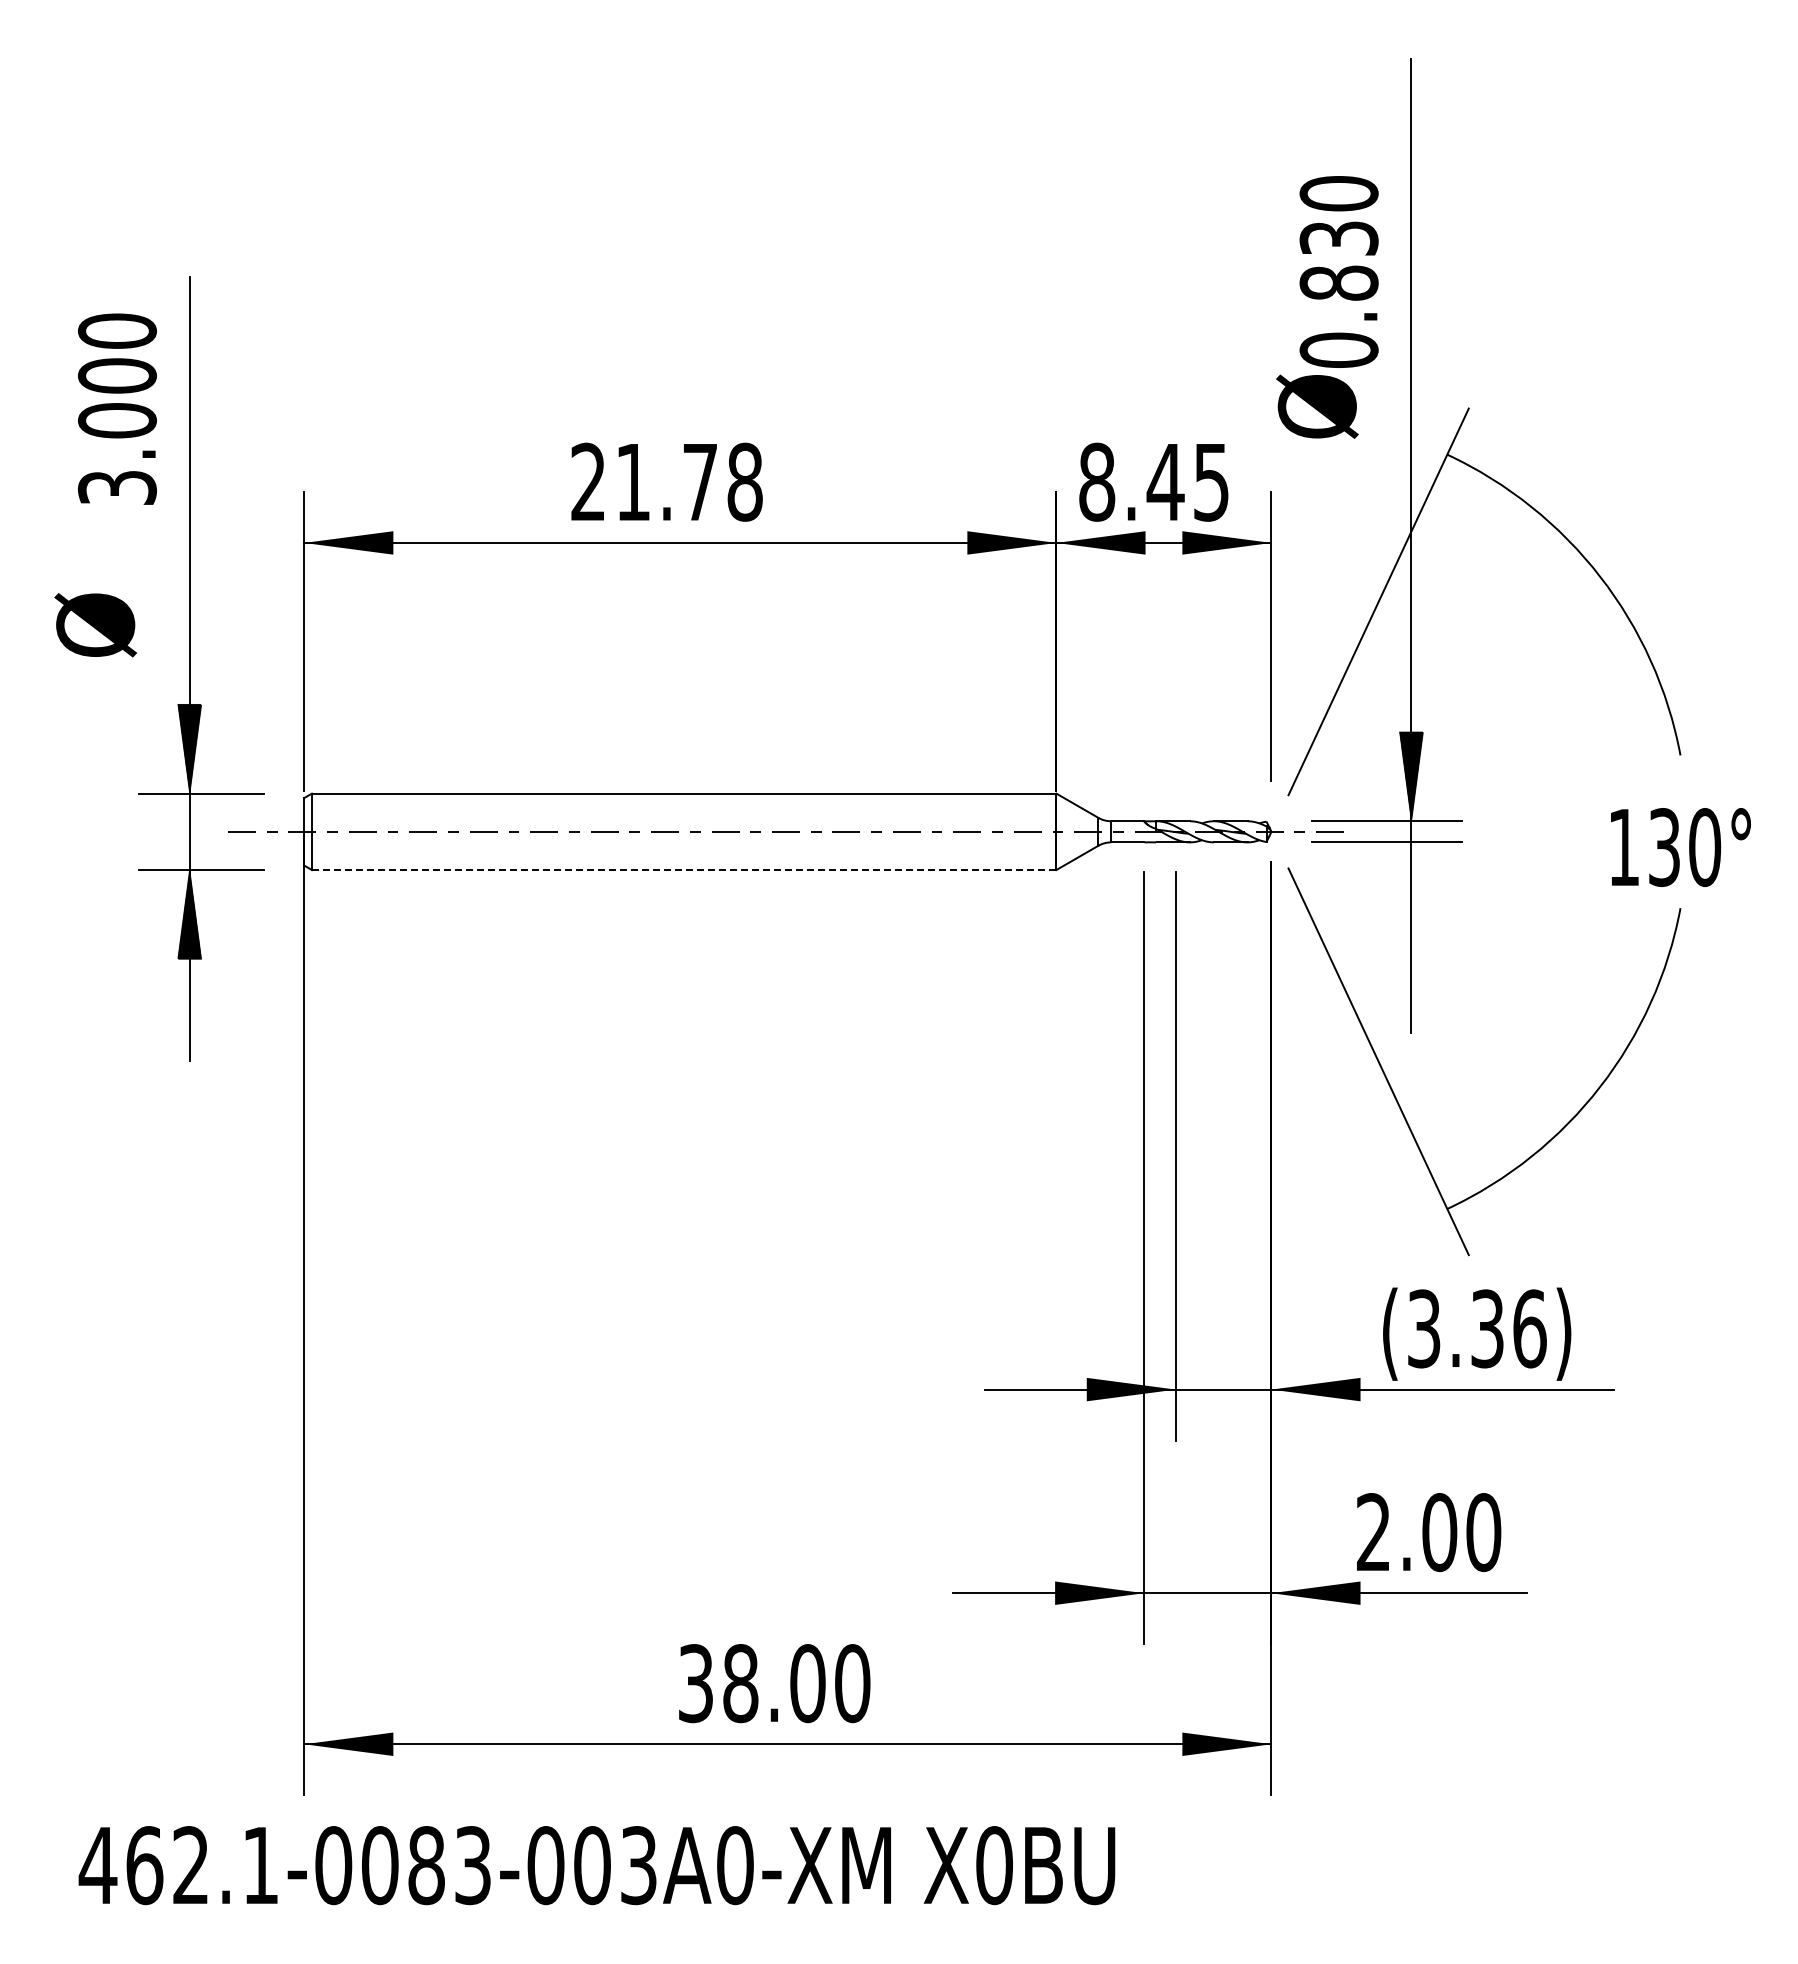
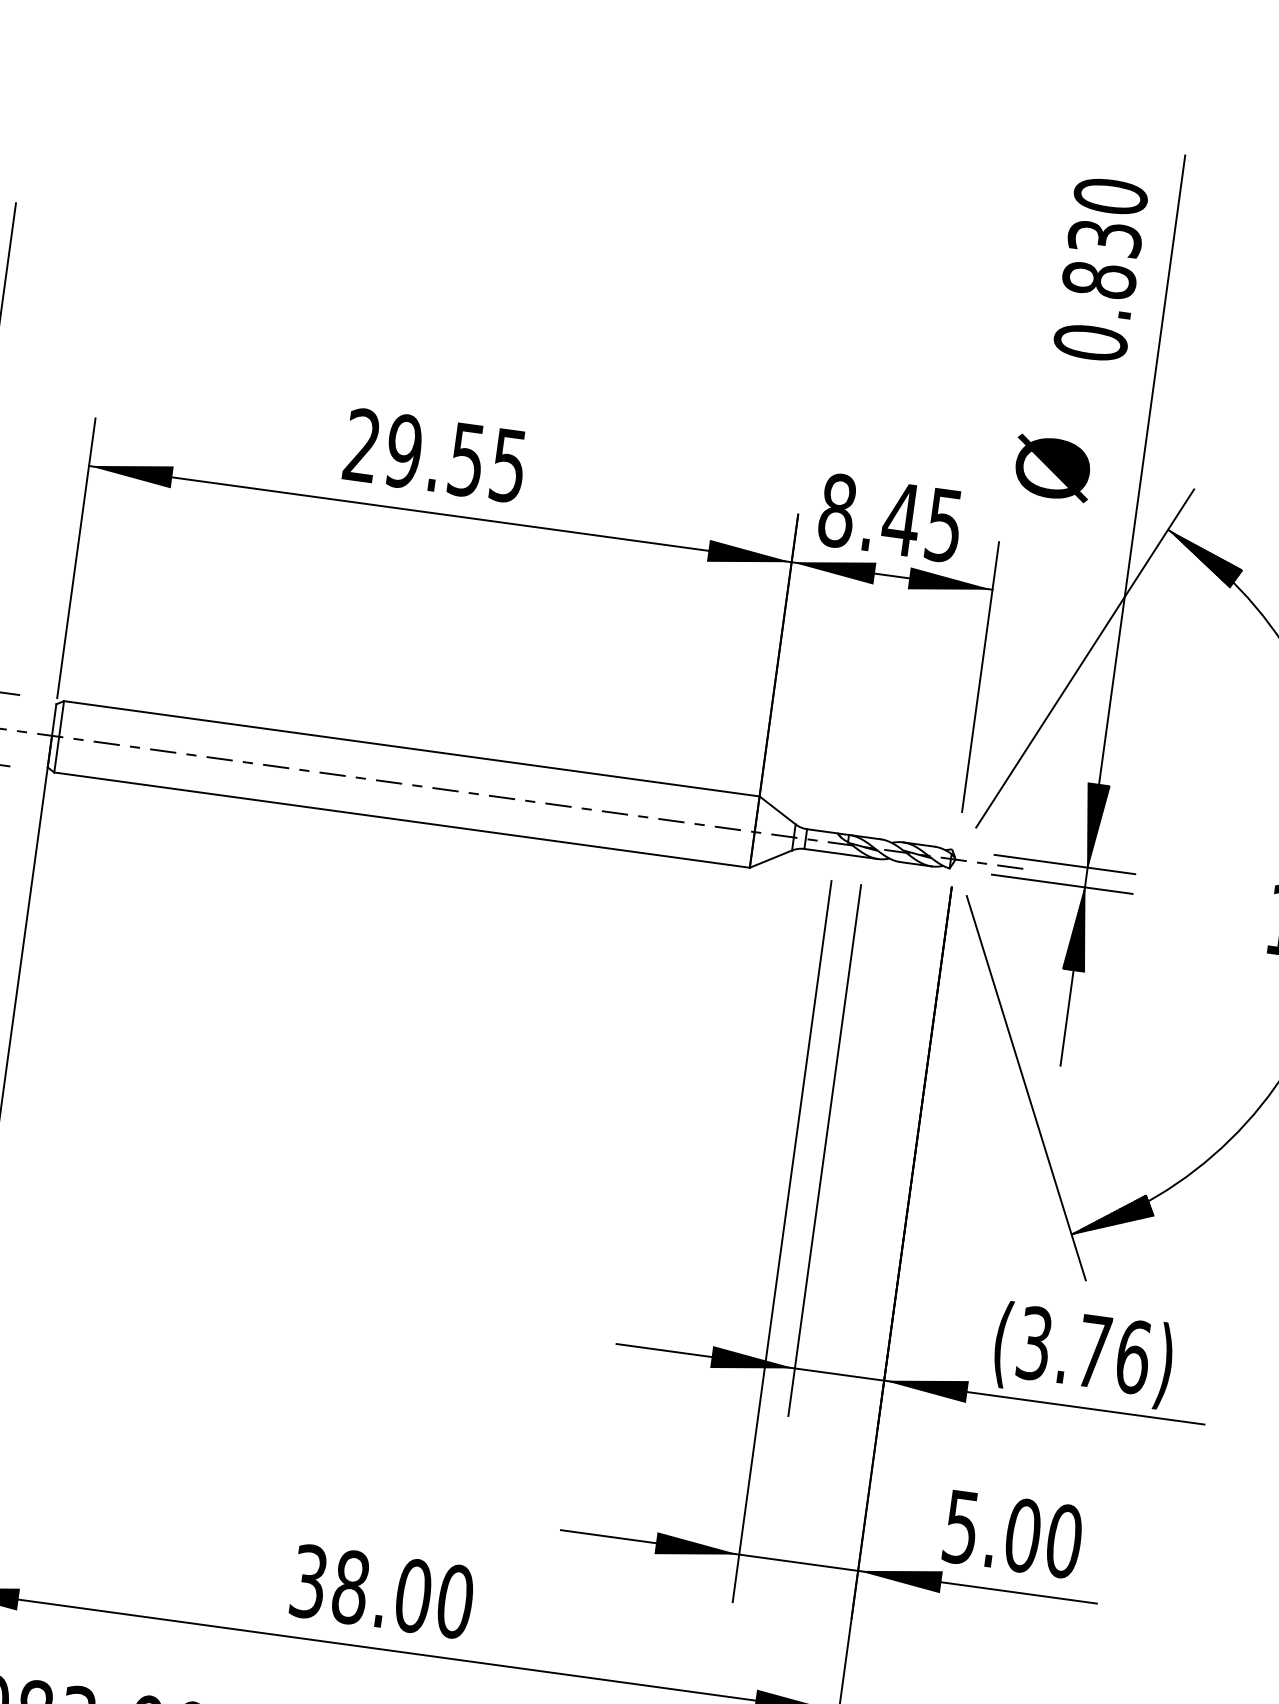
text: (1338, 271) -> (1100, 269), moved
hatch: (1489, 480) -> (1204, 559), added
text: (688, 481) -> (455, 457), 21.78 -> 29.55
line: (684, 870) -> (402, 820), dashed -> solid
hatch: (1411, 886) -> (1079, 928), added
hatch: (1489, 1182) -> (1114, 1215), added
text: (1487, 1328) -> (1093, 1351), (3.36) -> (3.76)
text: (1373, 1532) -> (961, 1527), 2.00 -> 5.00

